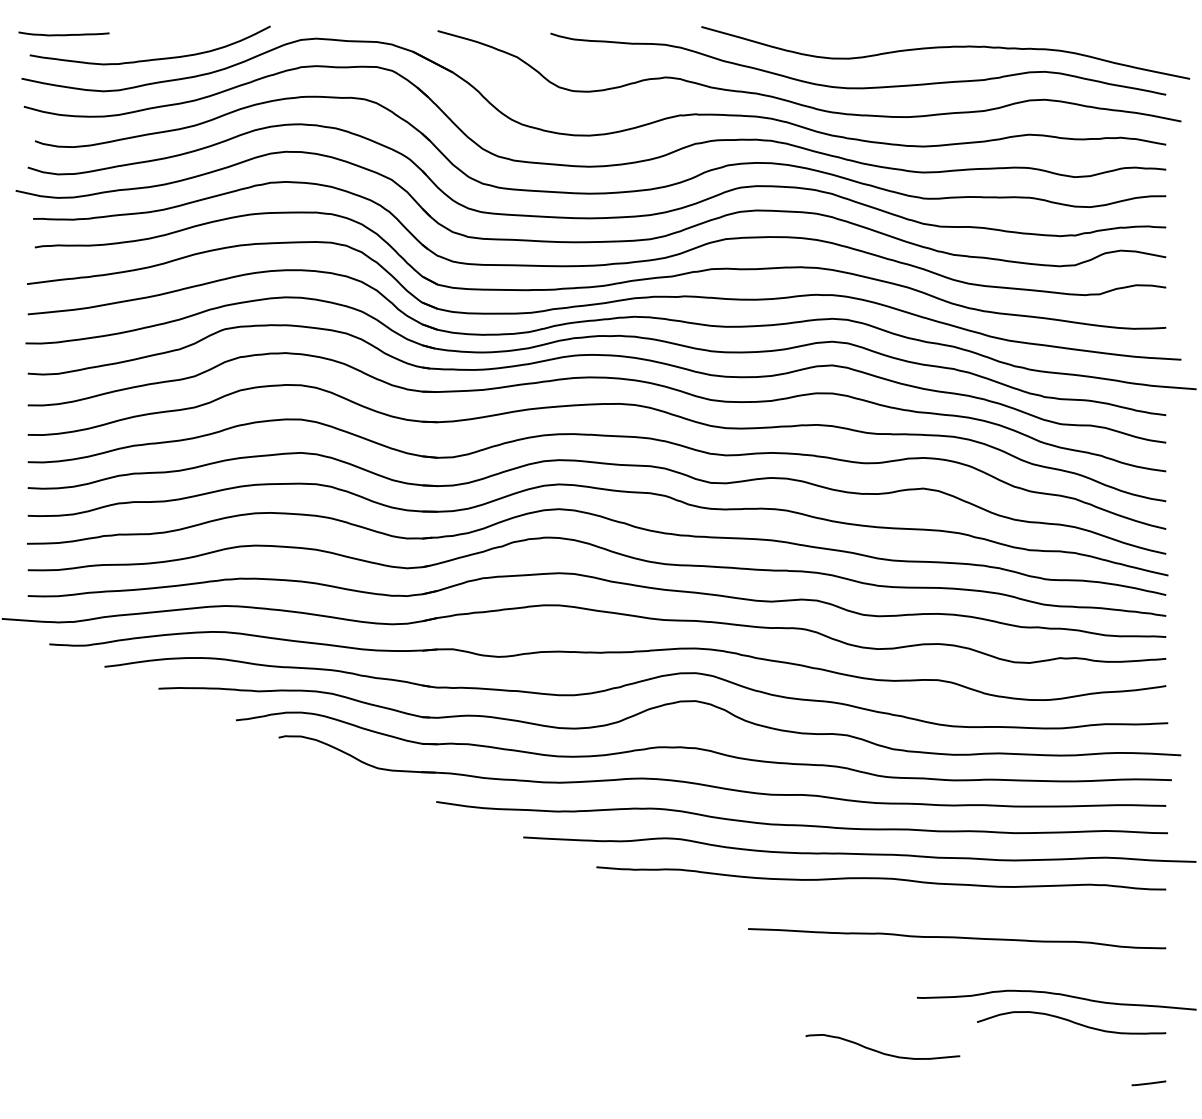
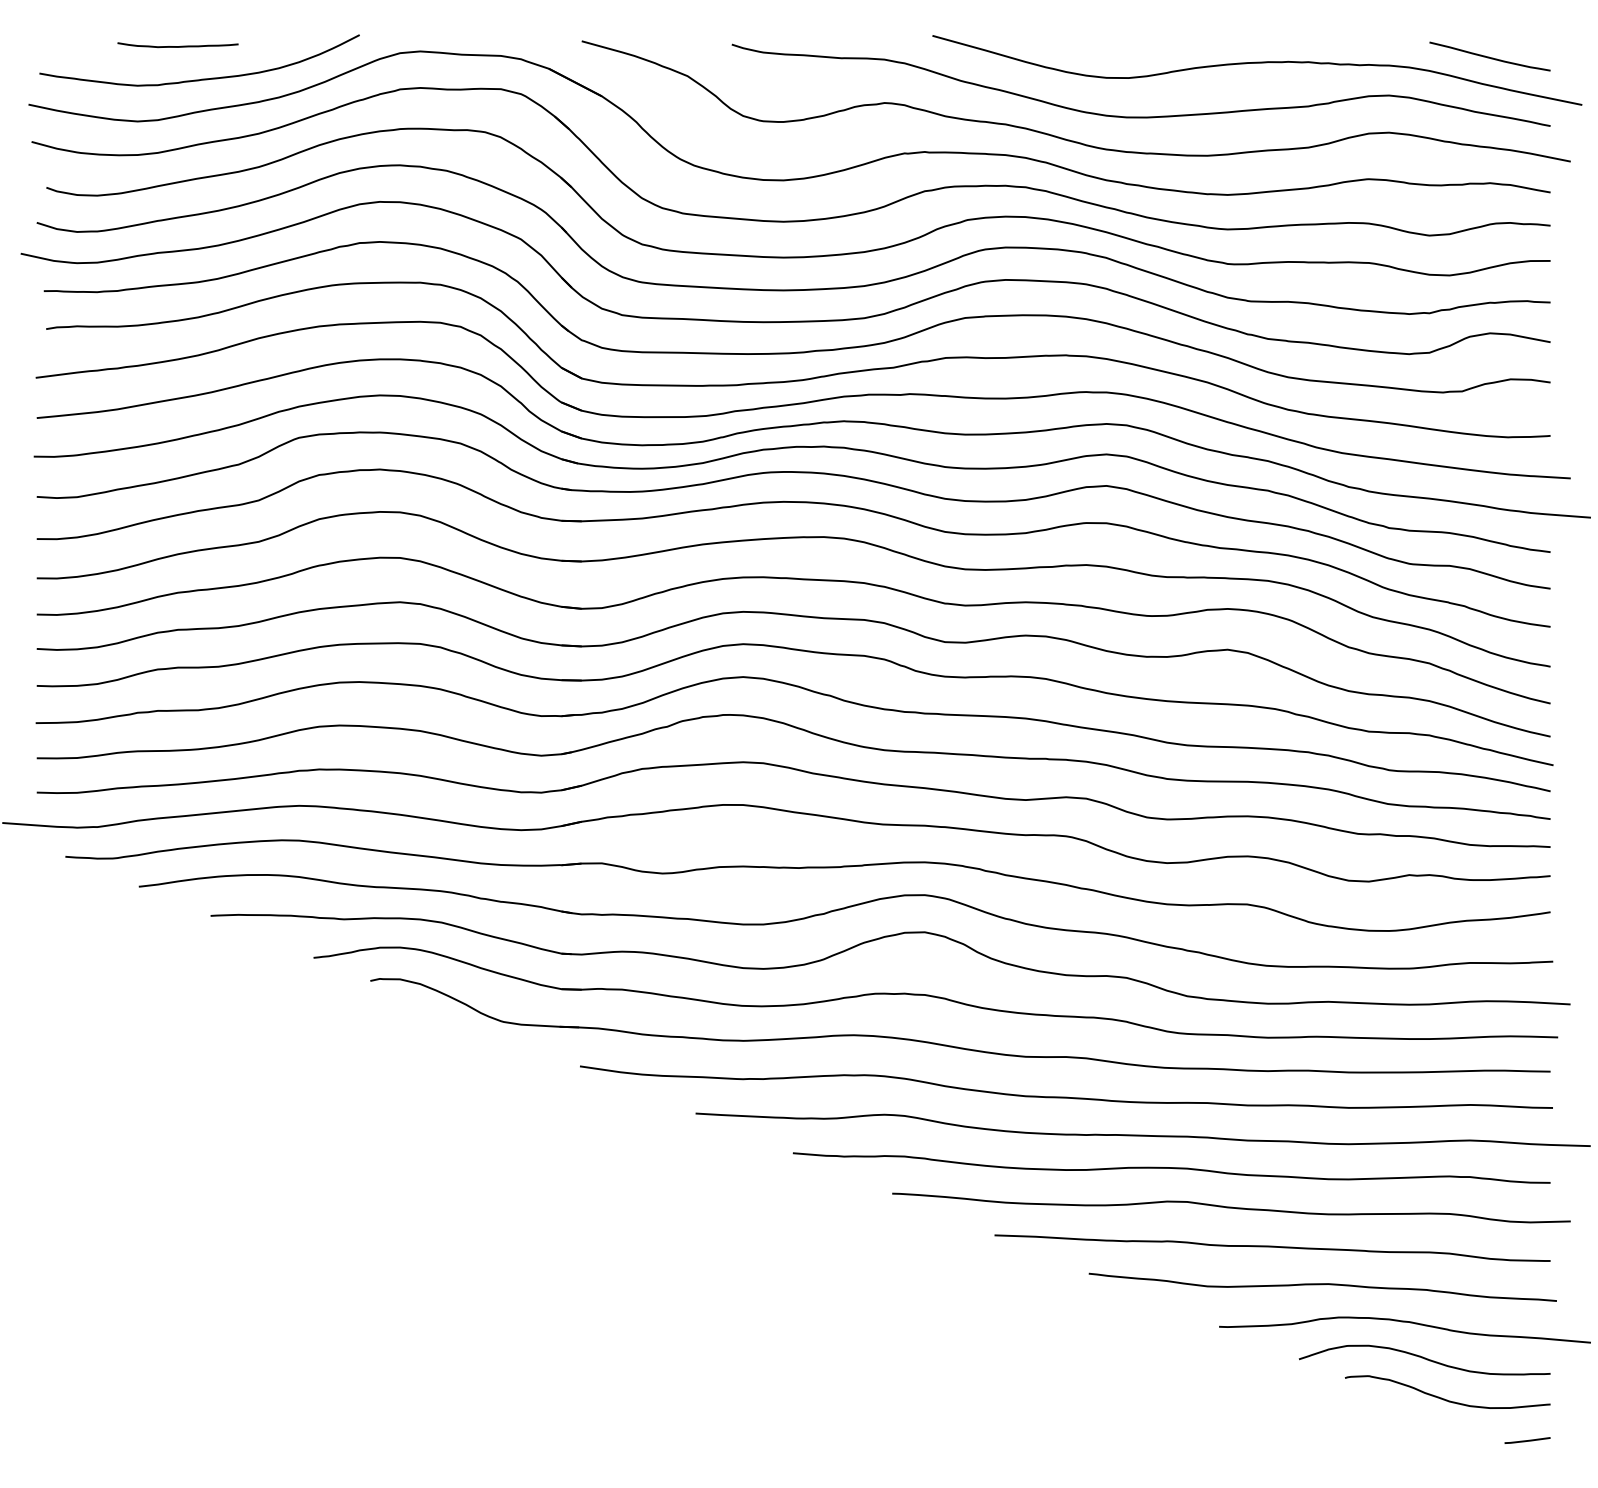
curve: (63, 34) -> (177, 45), moved
curve: (1120, 42) -> (1489, 56), added
curve: (926, 908) -> (1231, 1208), added
curve: (994, 966) -> (1322, 1285), added
curve: (880, 1051) -> (1444, 1398), moved

